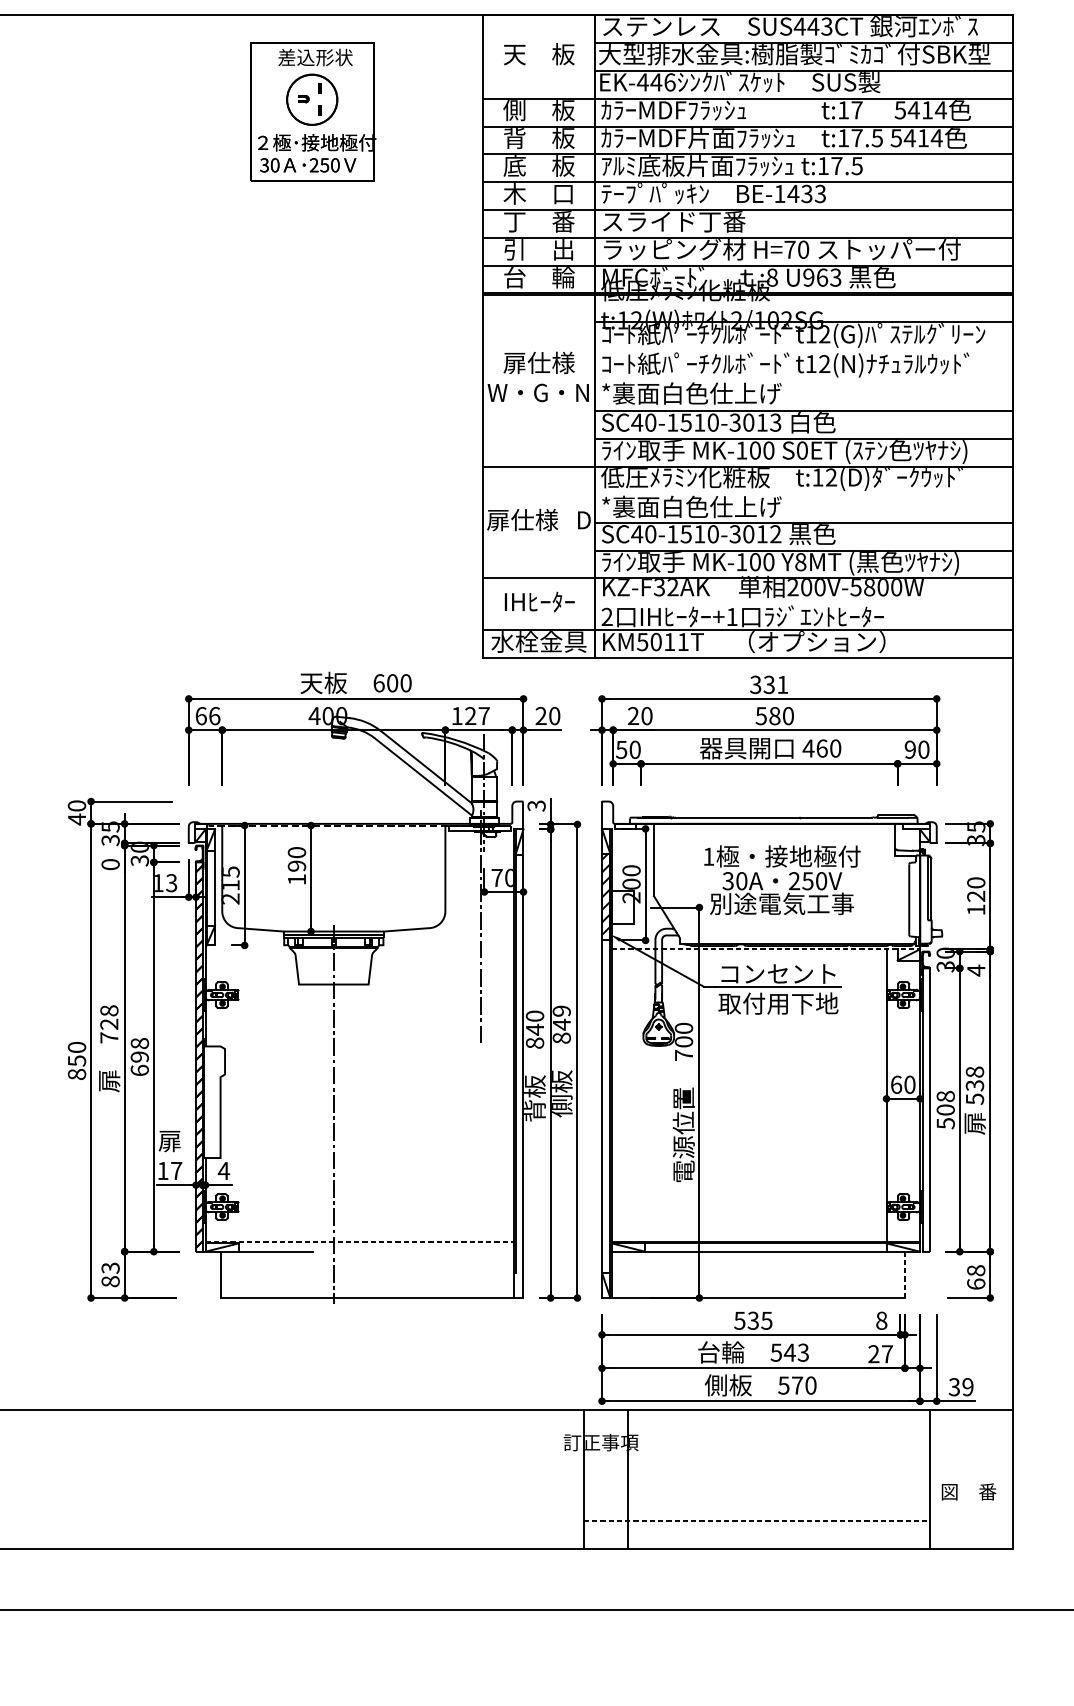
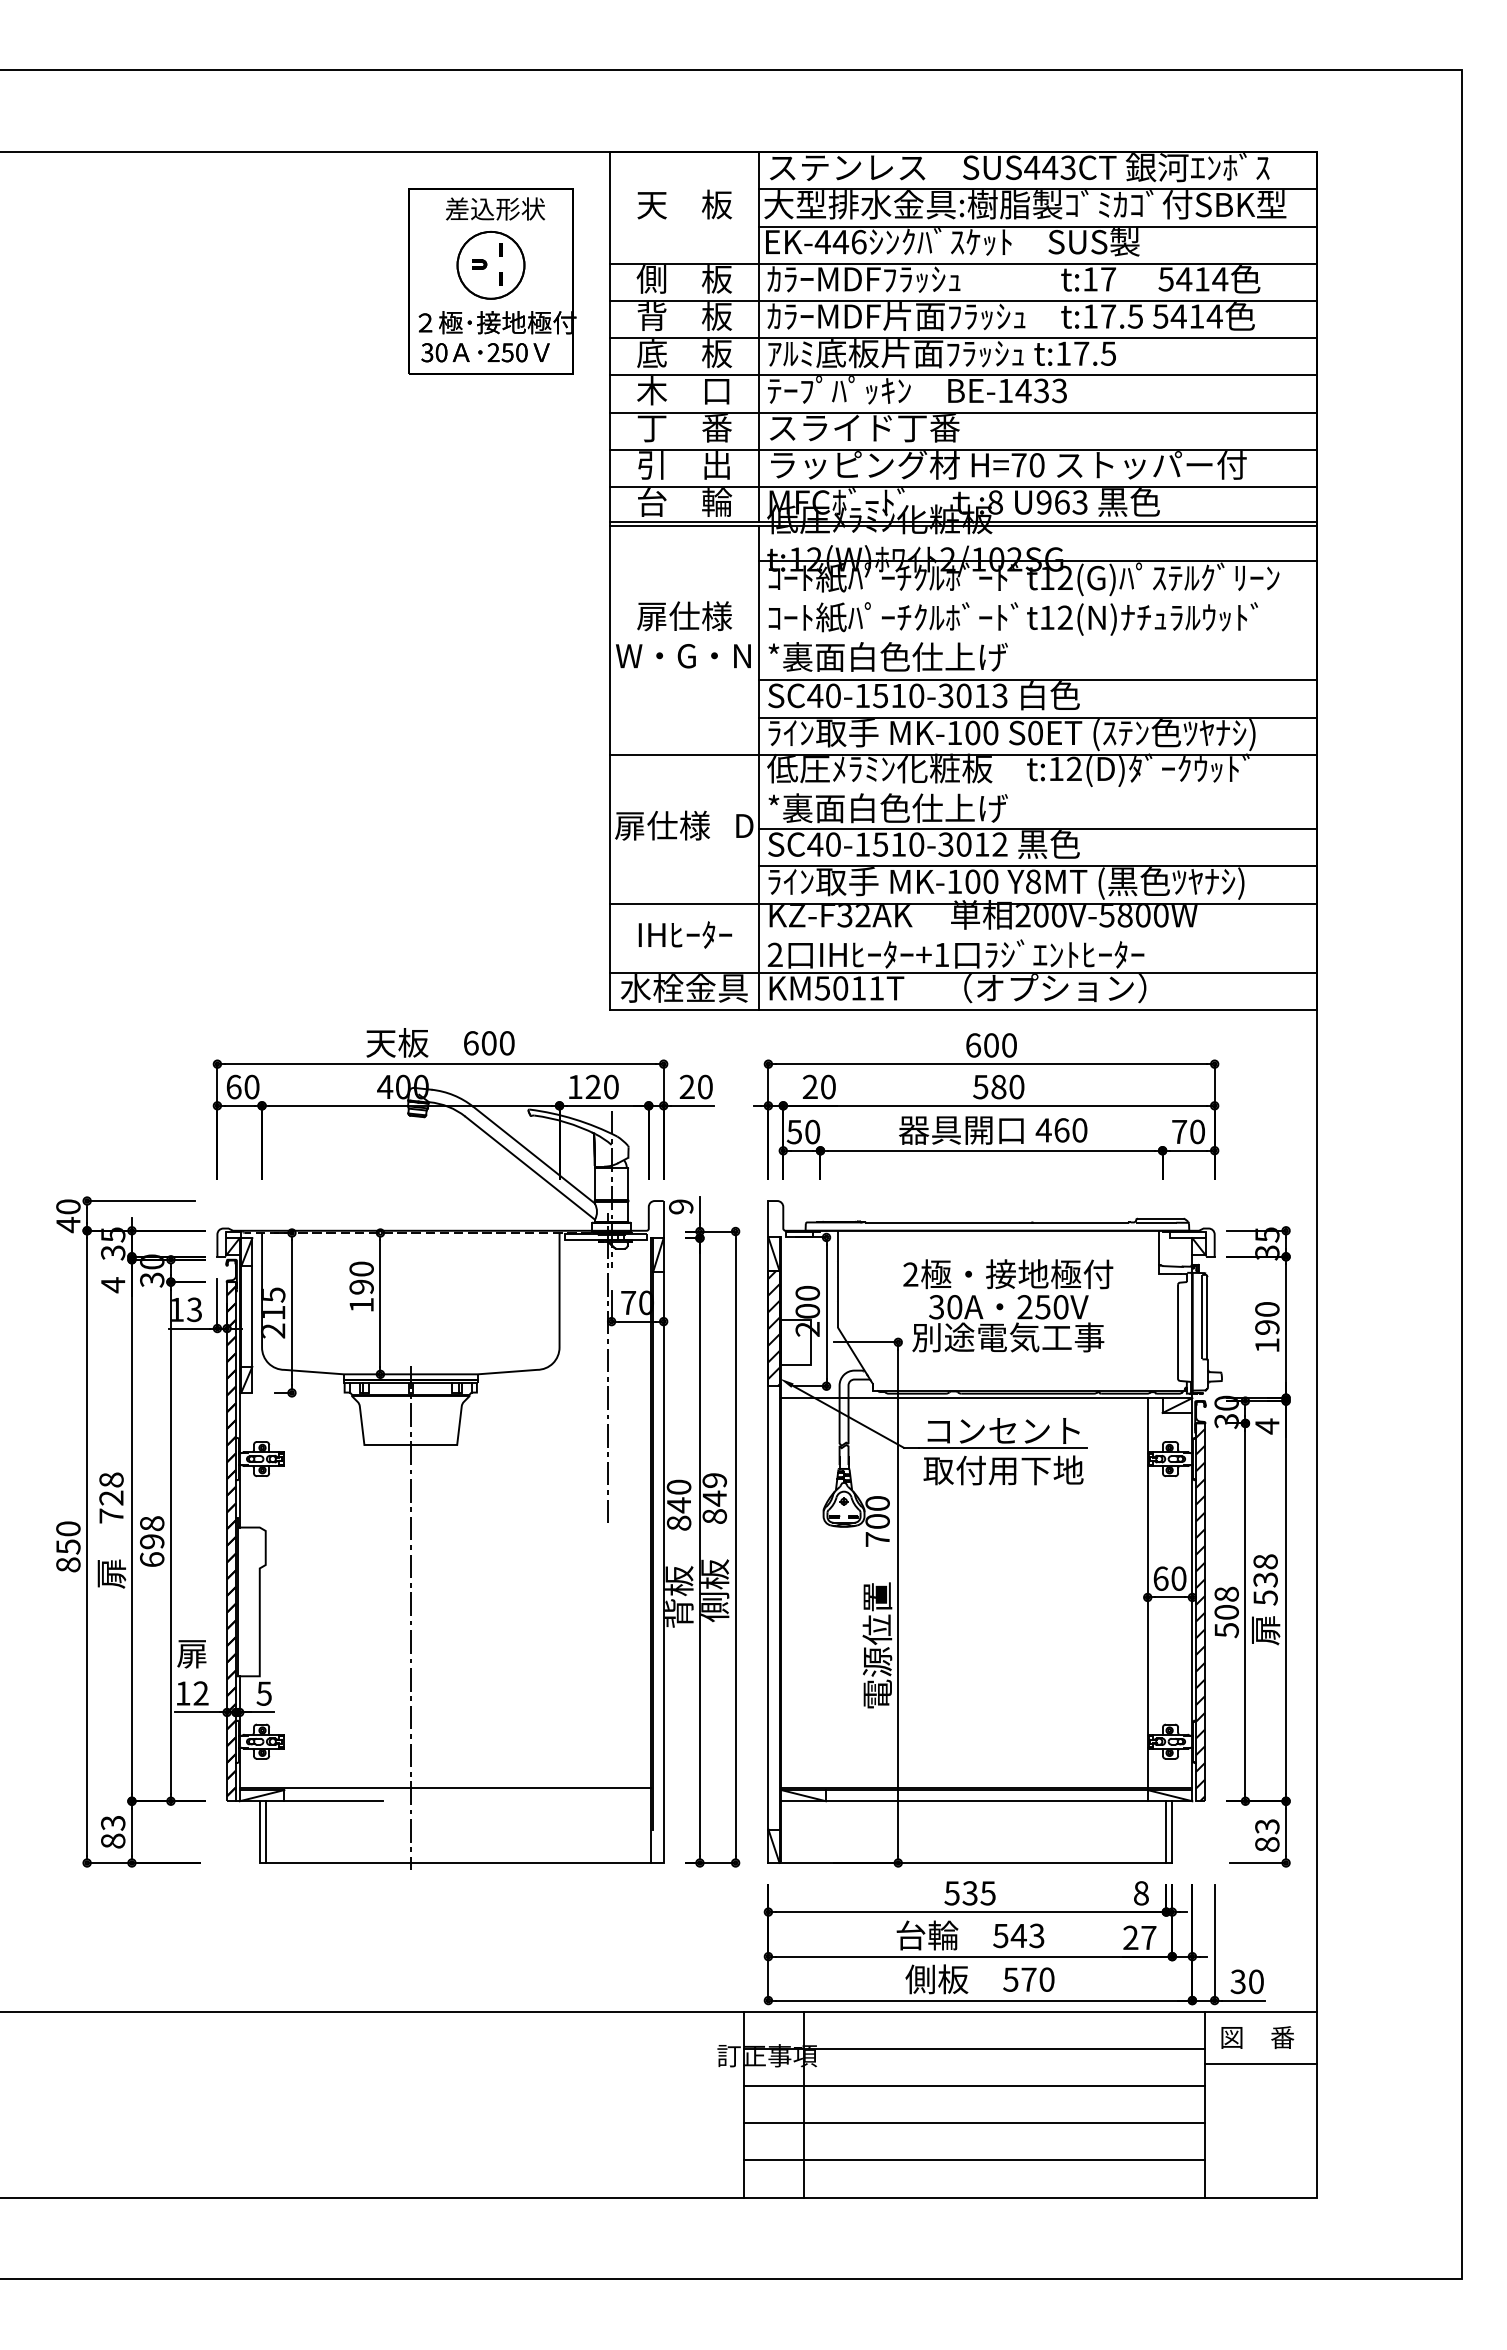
part: (313, 111) -> (492, 281), moved
text: (768, 684) -> (990, 1045), 331 -> 600
text: (214, 715) -> (251, 1086), 66 -> 60
text: (484, 715) -> (611, 1086), 127 -> 120
text: (910, 749) -> (1179, 1131), 90 -> 70
text: (536, 805) -> (681, 1206), 3 -> 9
text: (708, 856) -> (910, 1274), 1 -> 2
text: (110, 864) -> (113, 1285), 0 -> 4
text: (976, 896) -> (1267, 1327), 120 -> 190
line: (766, 949) -> (987, 1398), dashed -> solid
hatch: (926, 1112) -> (1200, 1615), added
text: (176, 1170) -> (200, 1693), 17 -> 12
text: (224, 1170) -> (264, 1693), 4 -> 5
line: (359, 1241) -> (445, 1787), dashed -> solid
line: (224, 1274) -> (265, 1831), added
line: (900, 1274) -> (1166, 1831), added
line: (905, 1275) -> (1172, 1832), dashed -> solid
text: (976, 1277) -> (1267, 1835), 68 -> 83
text: (968, 1386) -> (1256, 1981), 39 -> 30
line: (756, 1437) -> (974, 2048), added
line: (971, 1448) -> (1260, 2063), added
line: (756, 1465) -> (974, 2086), added
text: (968, 1491) -> (1257, 2037), moved
line: (756, 1493) -> (974, 2123), added
line: (756, 1521) -> (974, 2160), dashed -> solid

